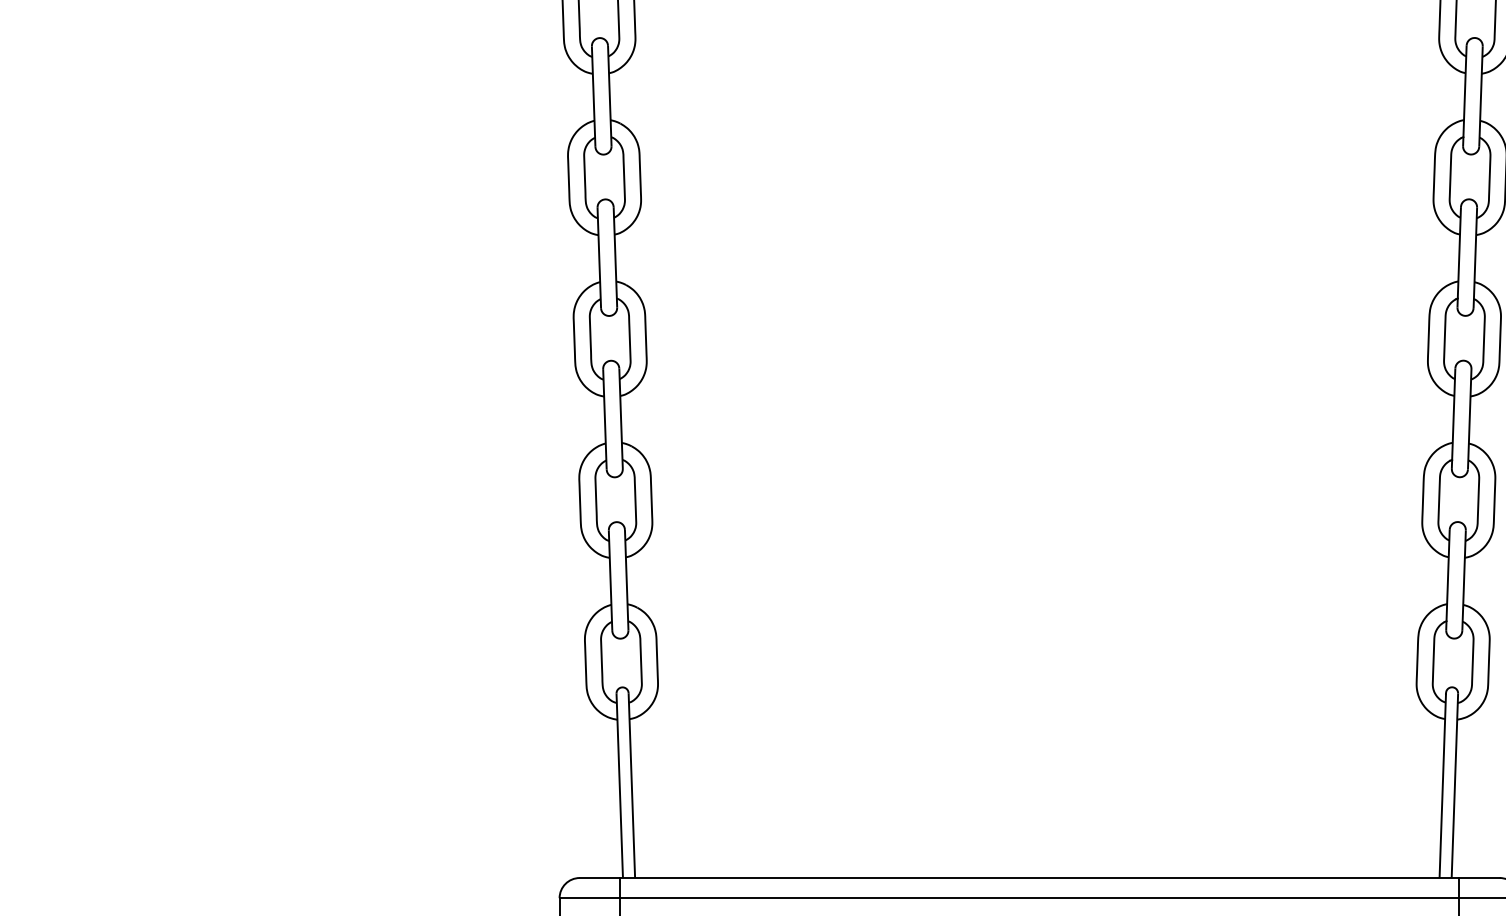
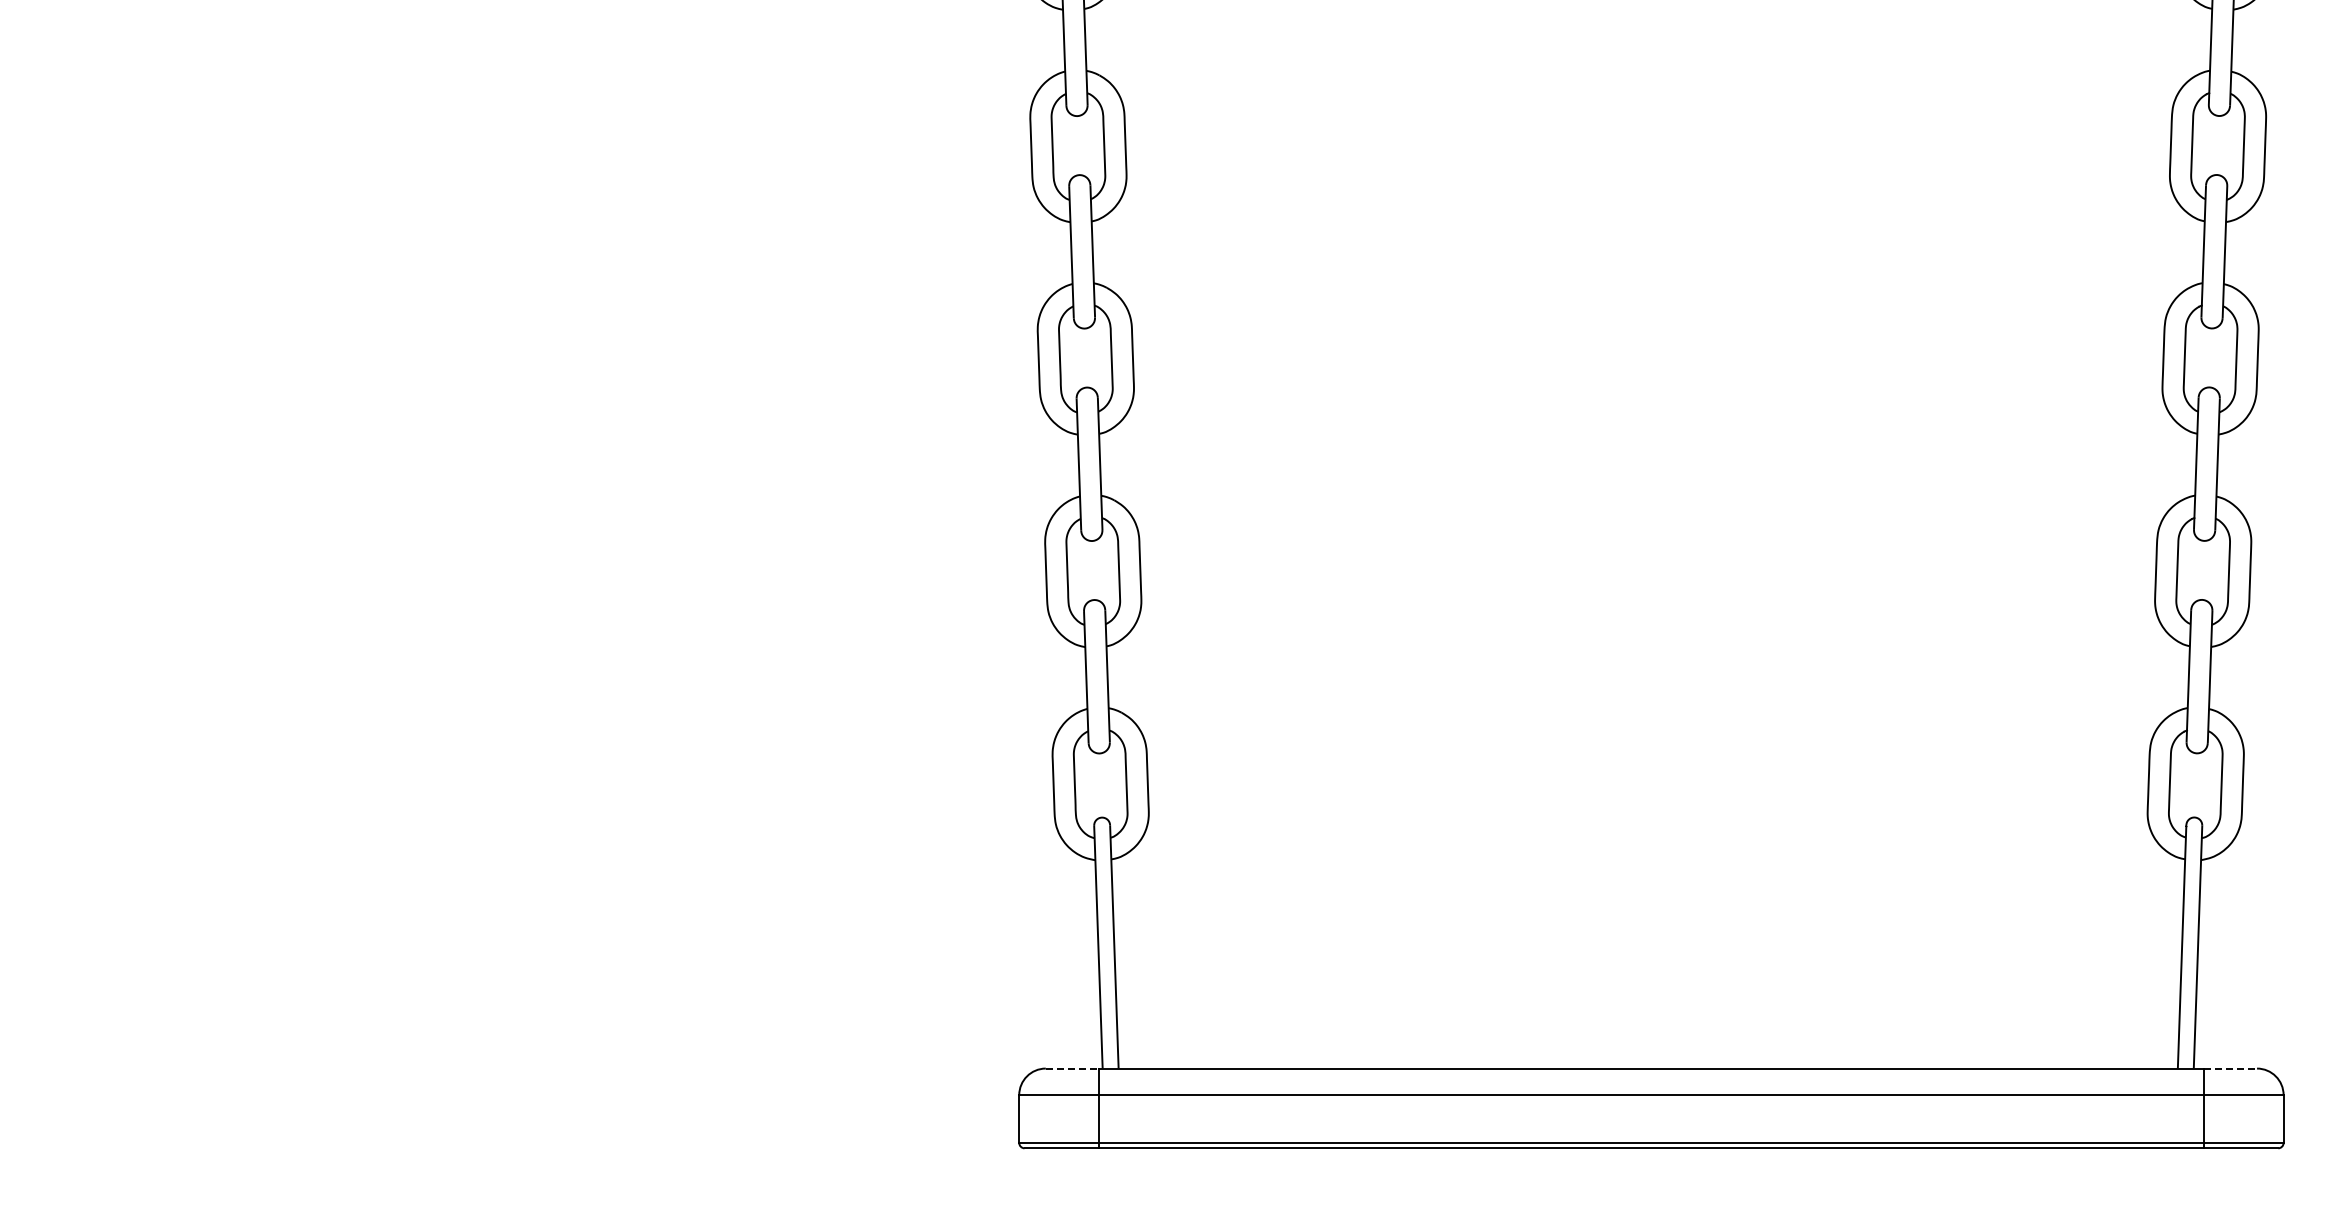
line: (600, 877) -> (1072, 1068), solid -> dashed
line: (1479, 877) -> (2230, 1068), solid -> dashed

